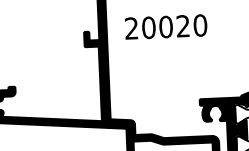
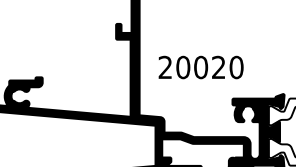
text: (165, 27) -> (200, 67), moved

